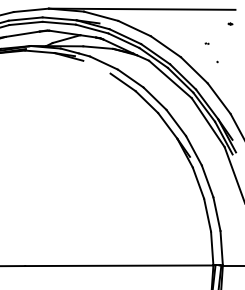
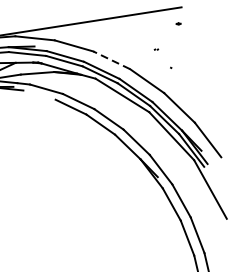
line: (165, 46) -> (111, 60), solid -> dashed

